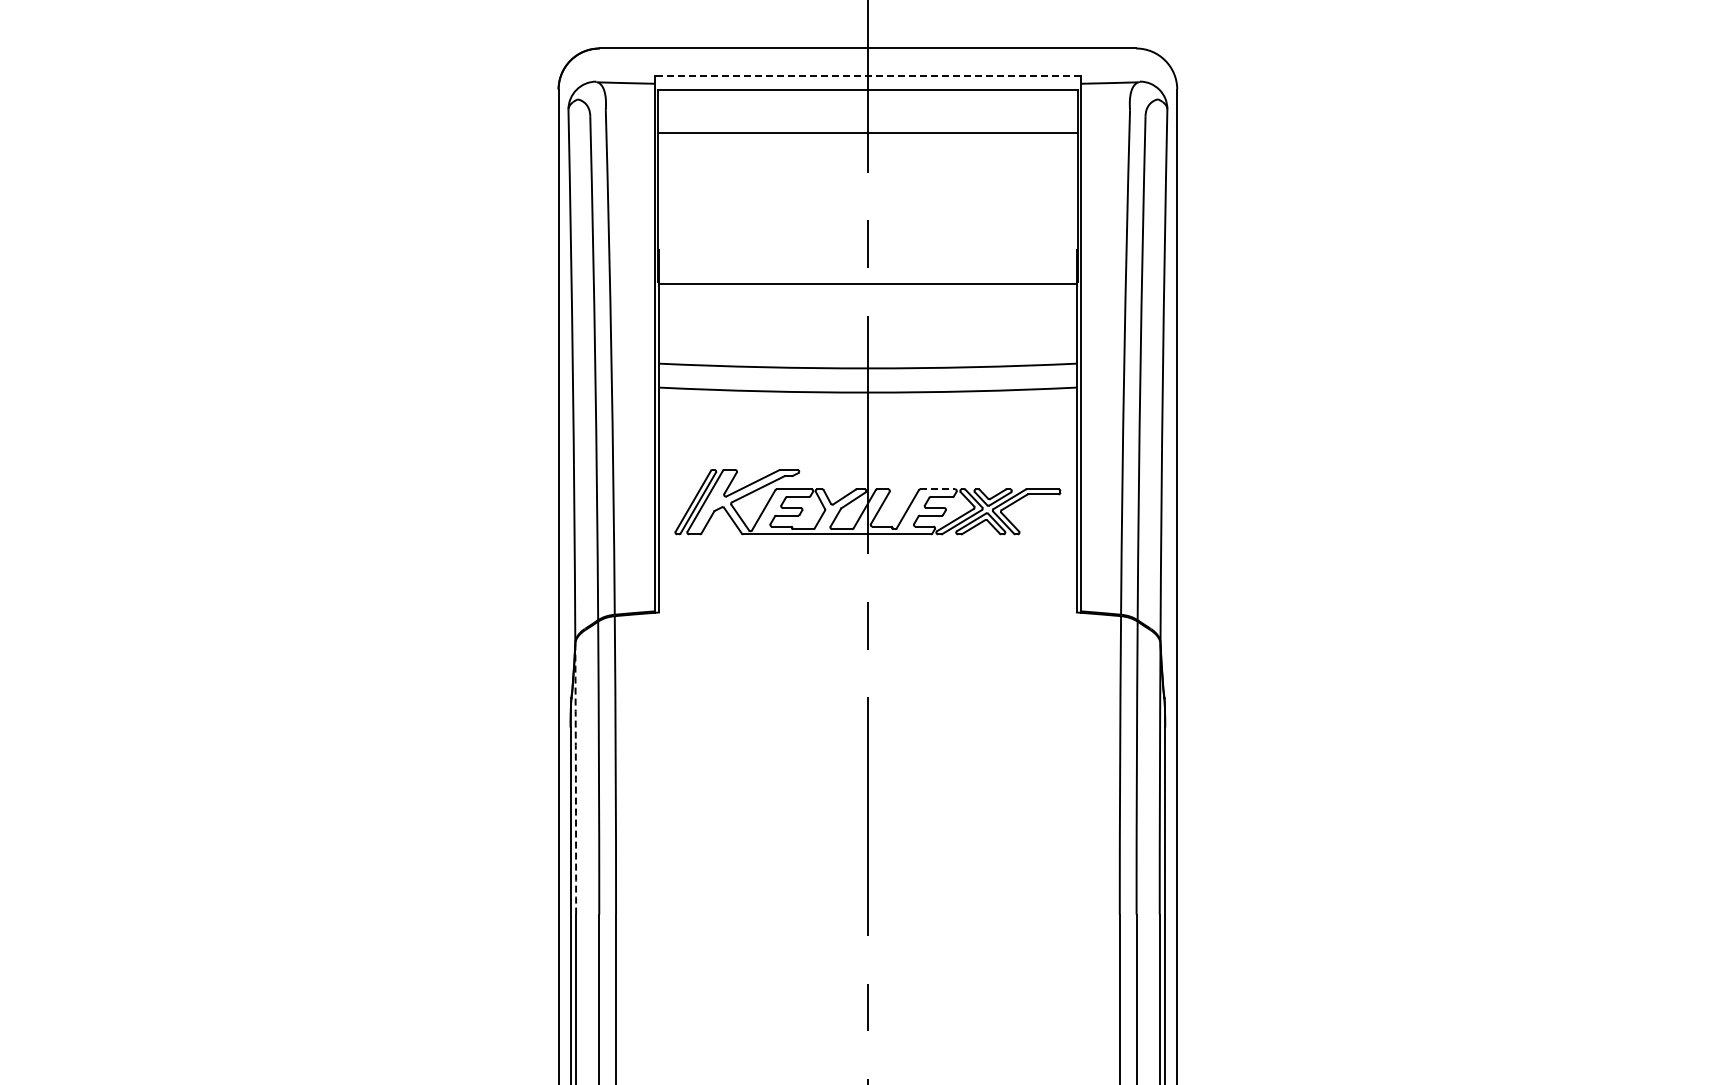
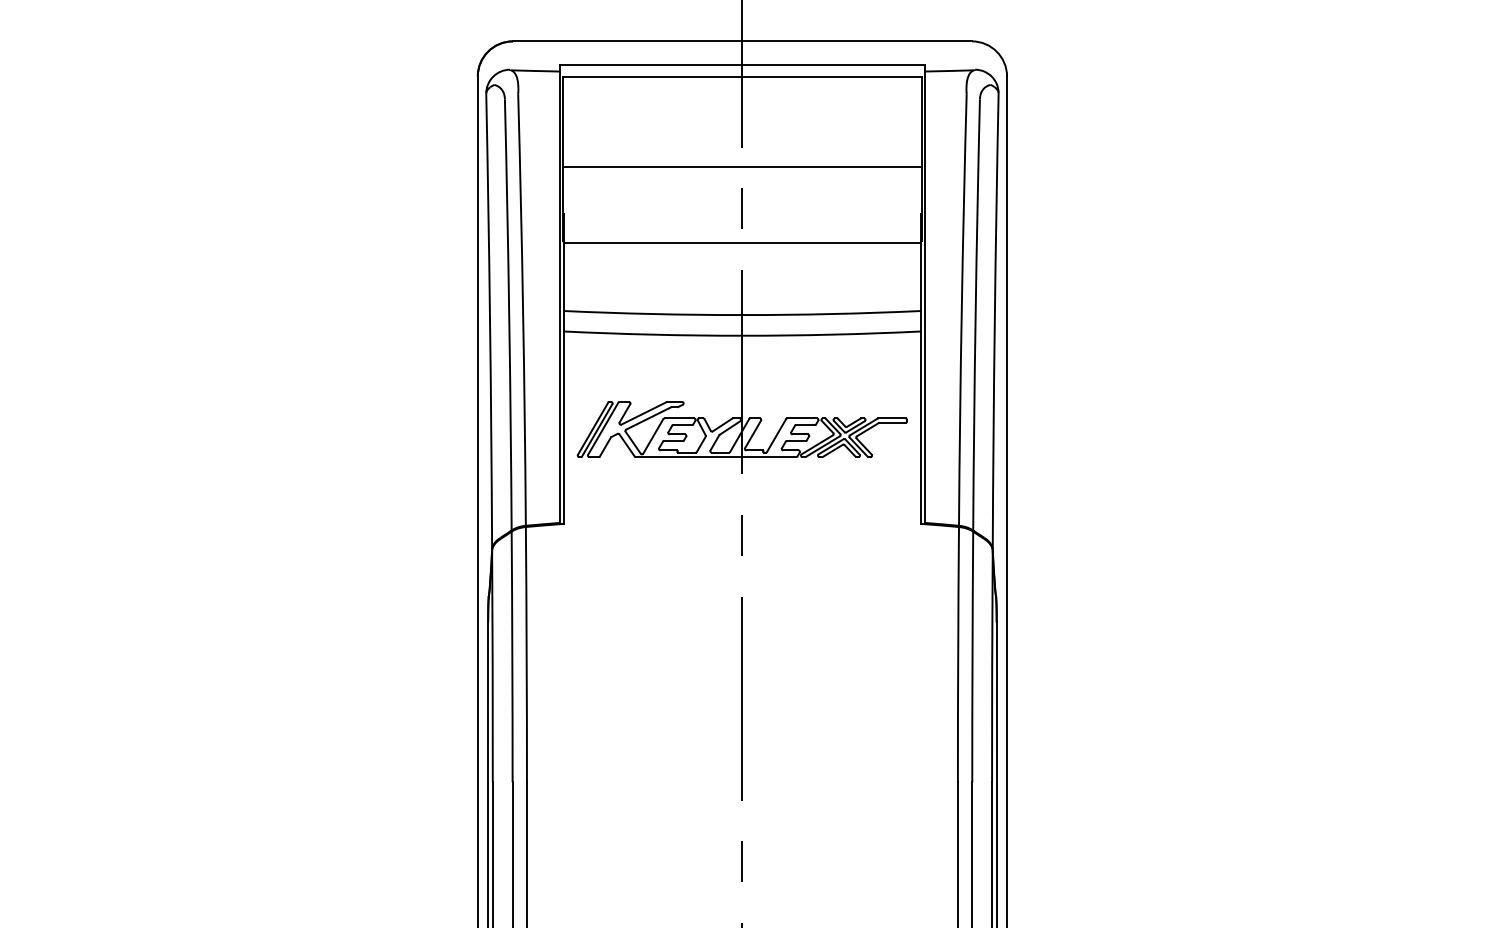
line: (867, 76) -> (742, 65), dashed -> solid
line: (867, 133) -> (742, 167), moved
line: (938, 489) -> (802, 418), dashed -> solid
arc: (575, 779) -> (492, 666), dashed -> solid

